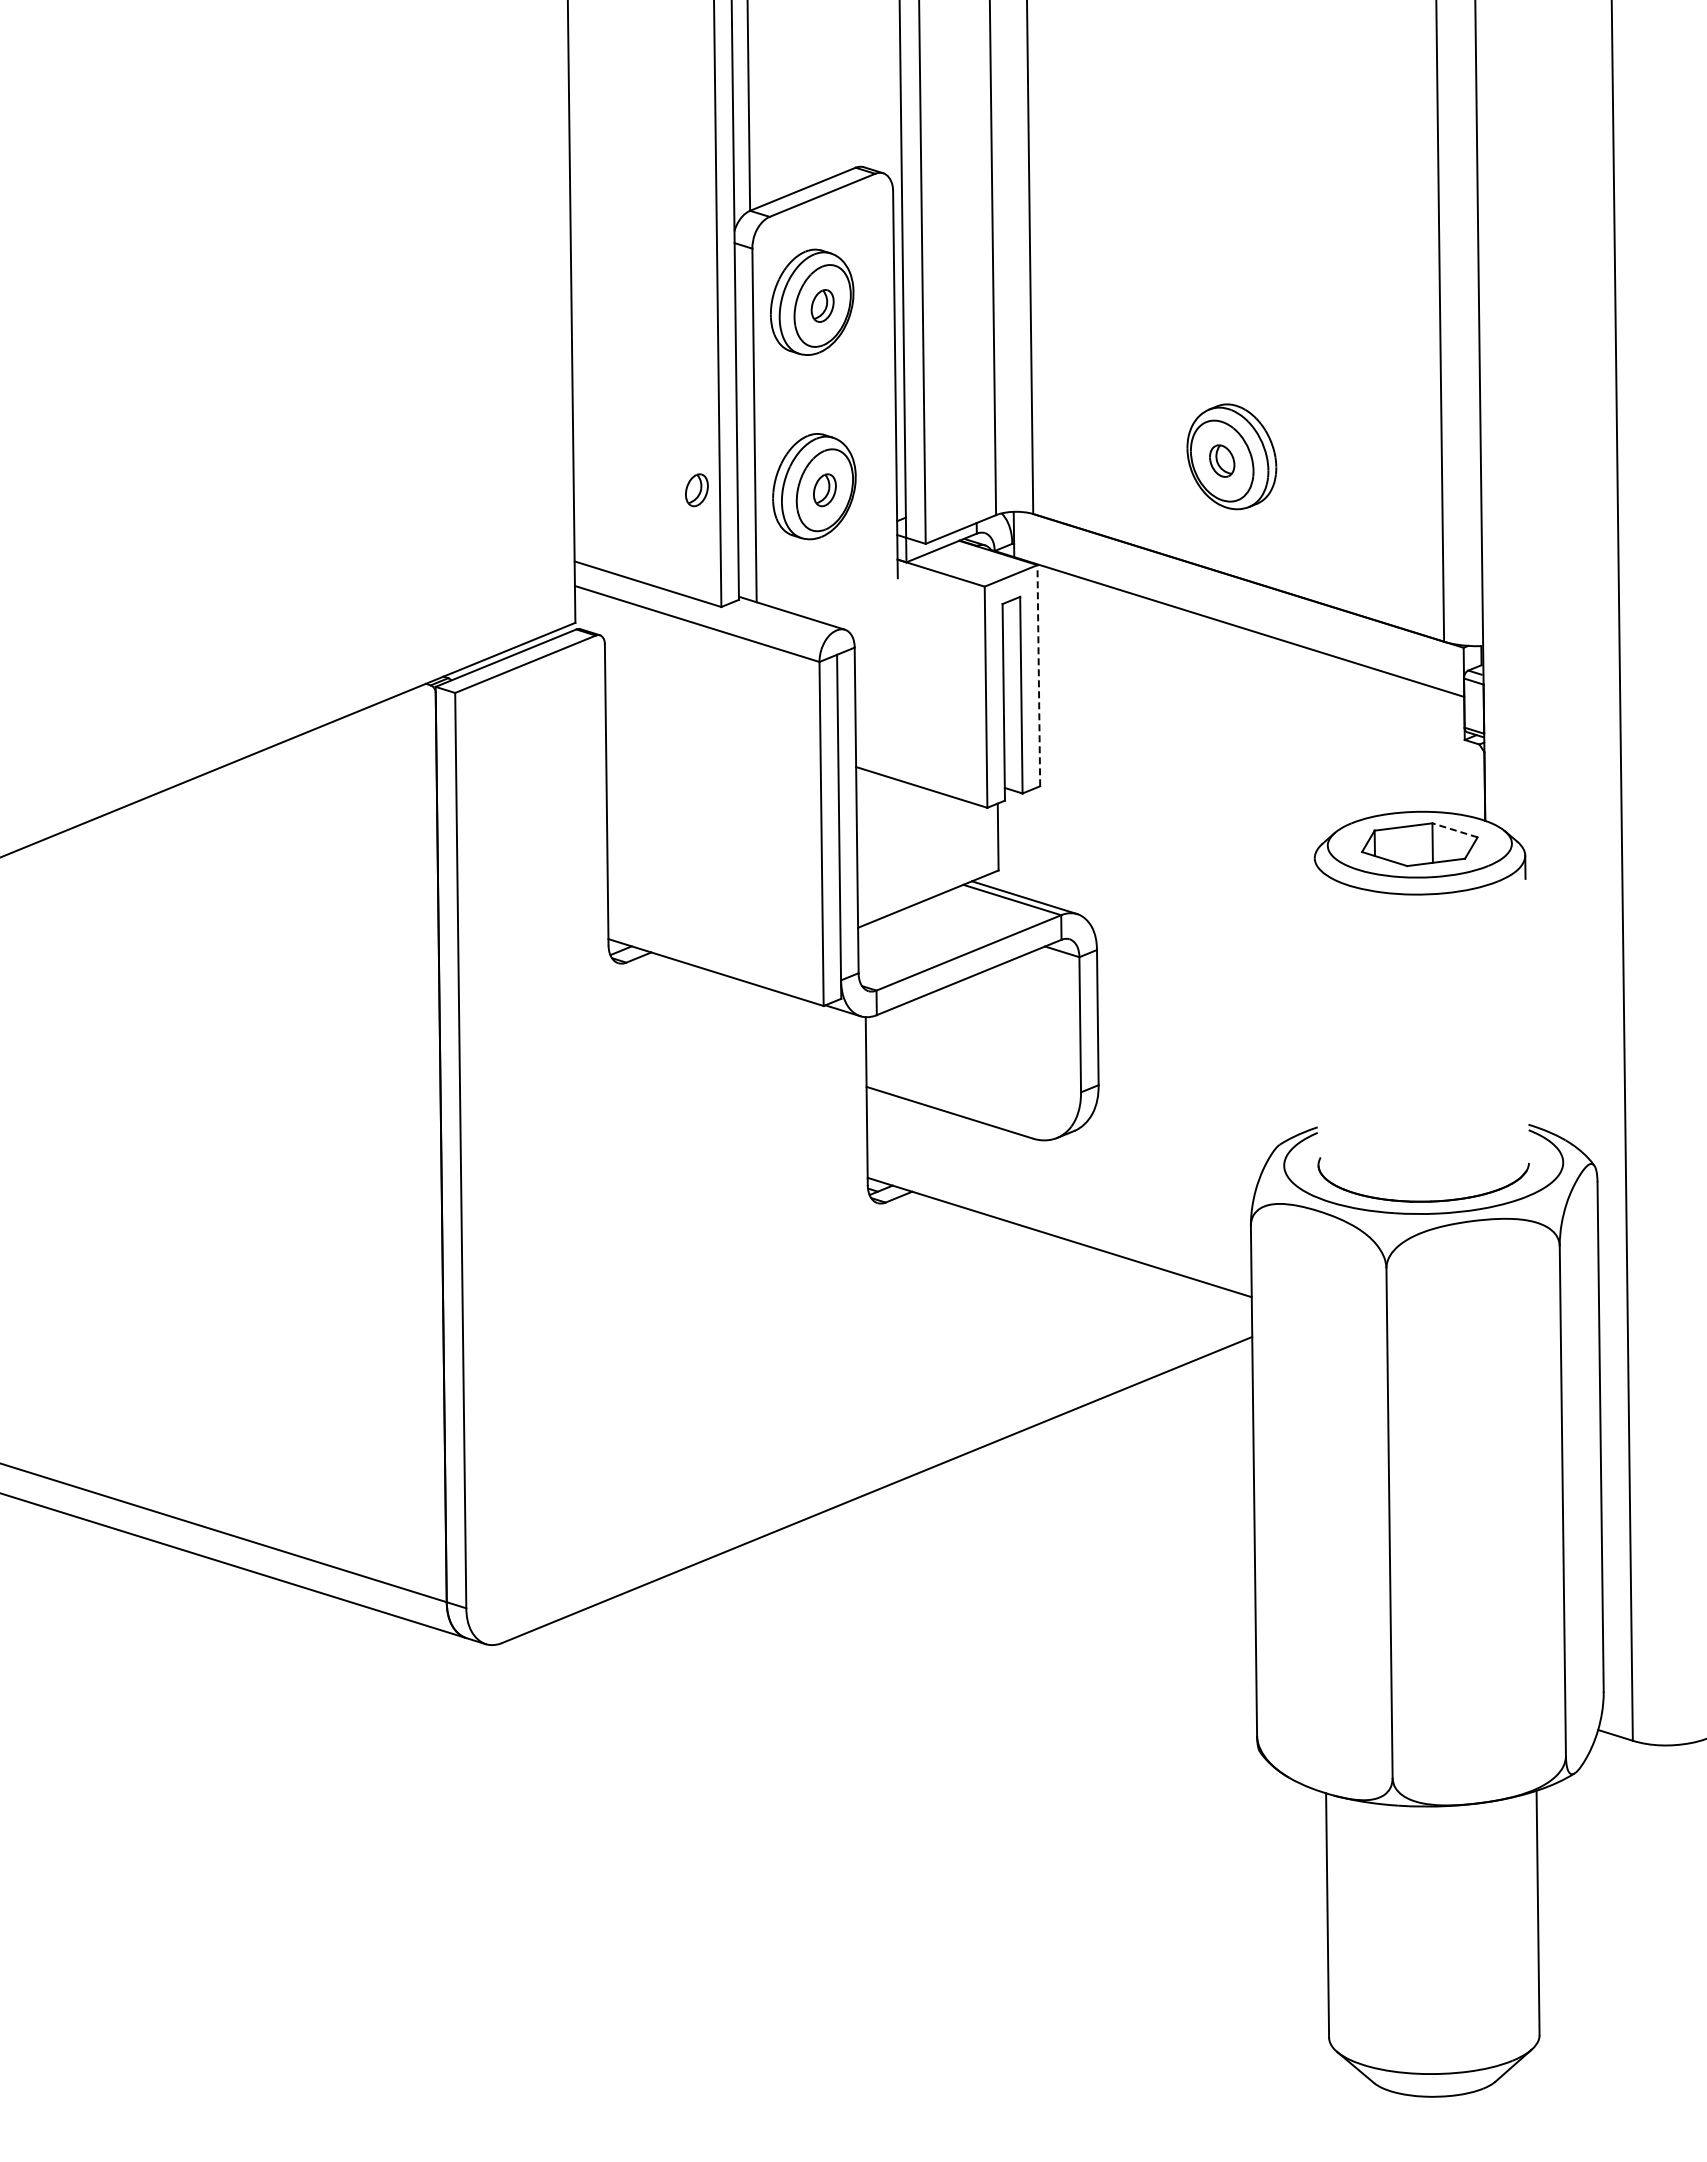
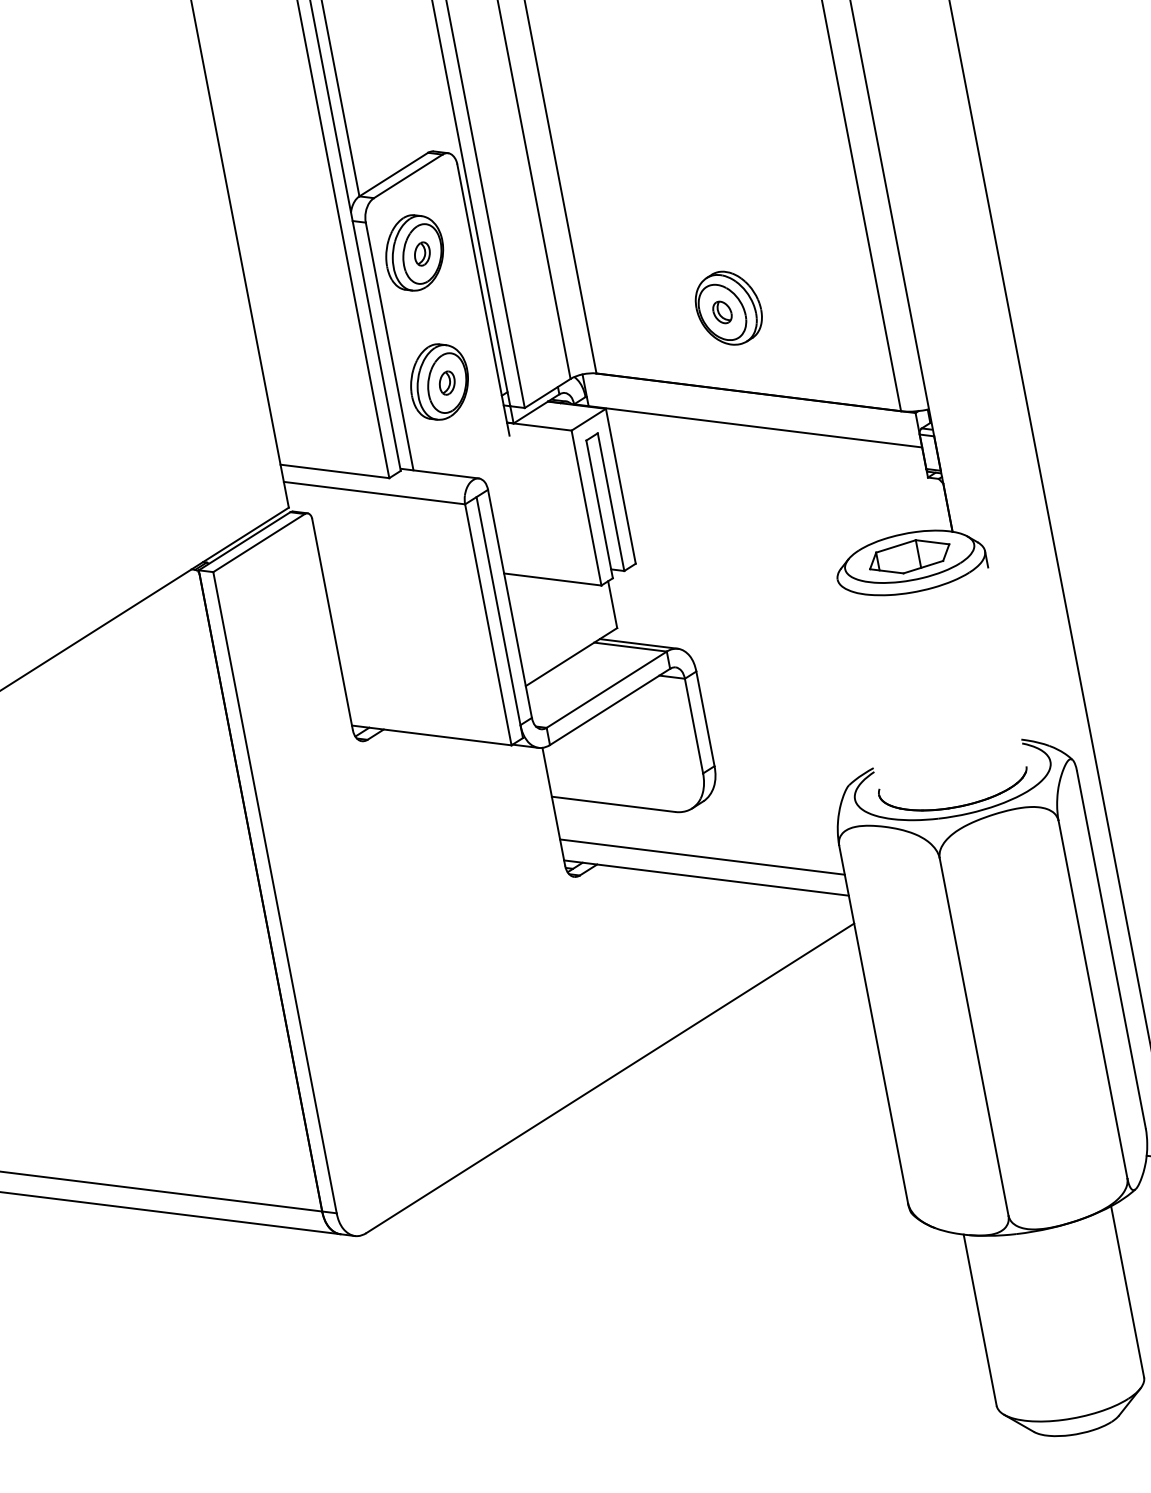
part: (696, 490) -> (357, 399), removed
line: (1038, 675) -> (620, 486), dashed -> solid
line: (1455, 830) -> (932, 542), dashed -> solid
line: (1059, 1207) -> (702, 857), added

